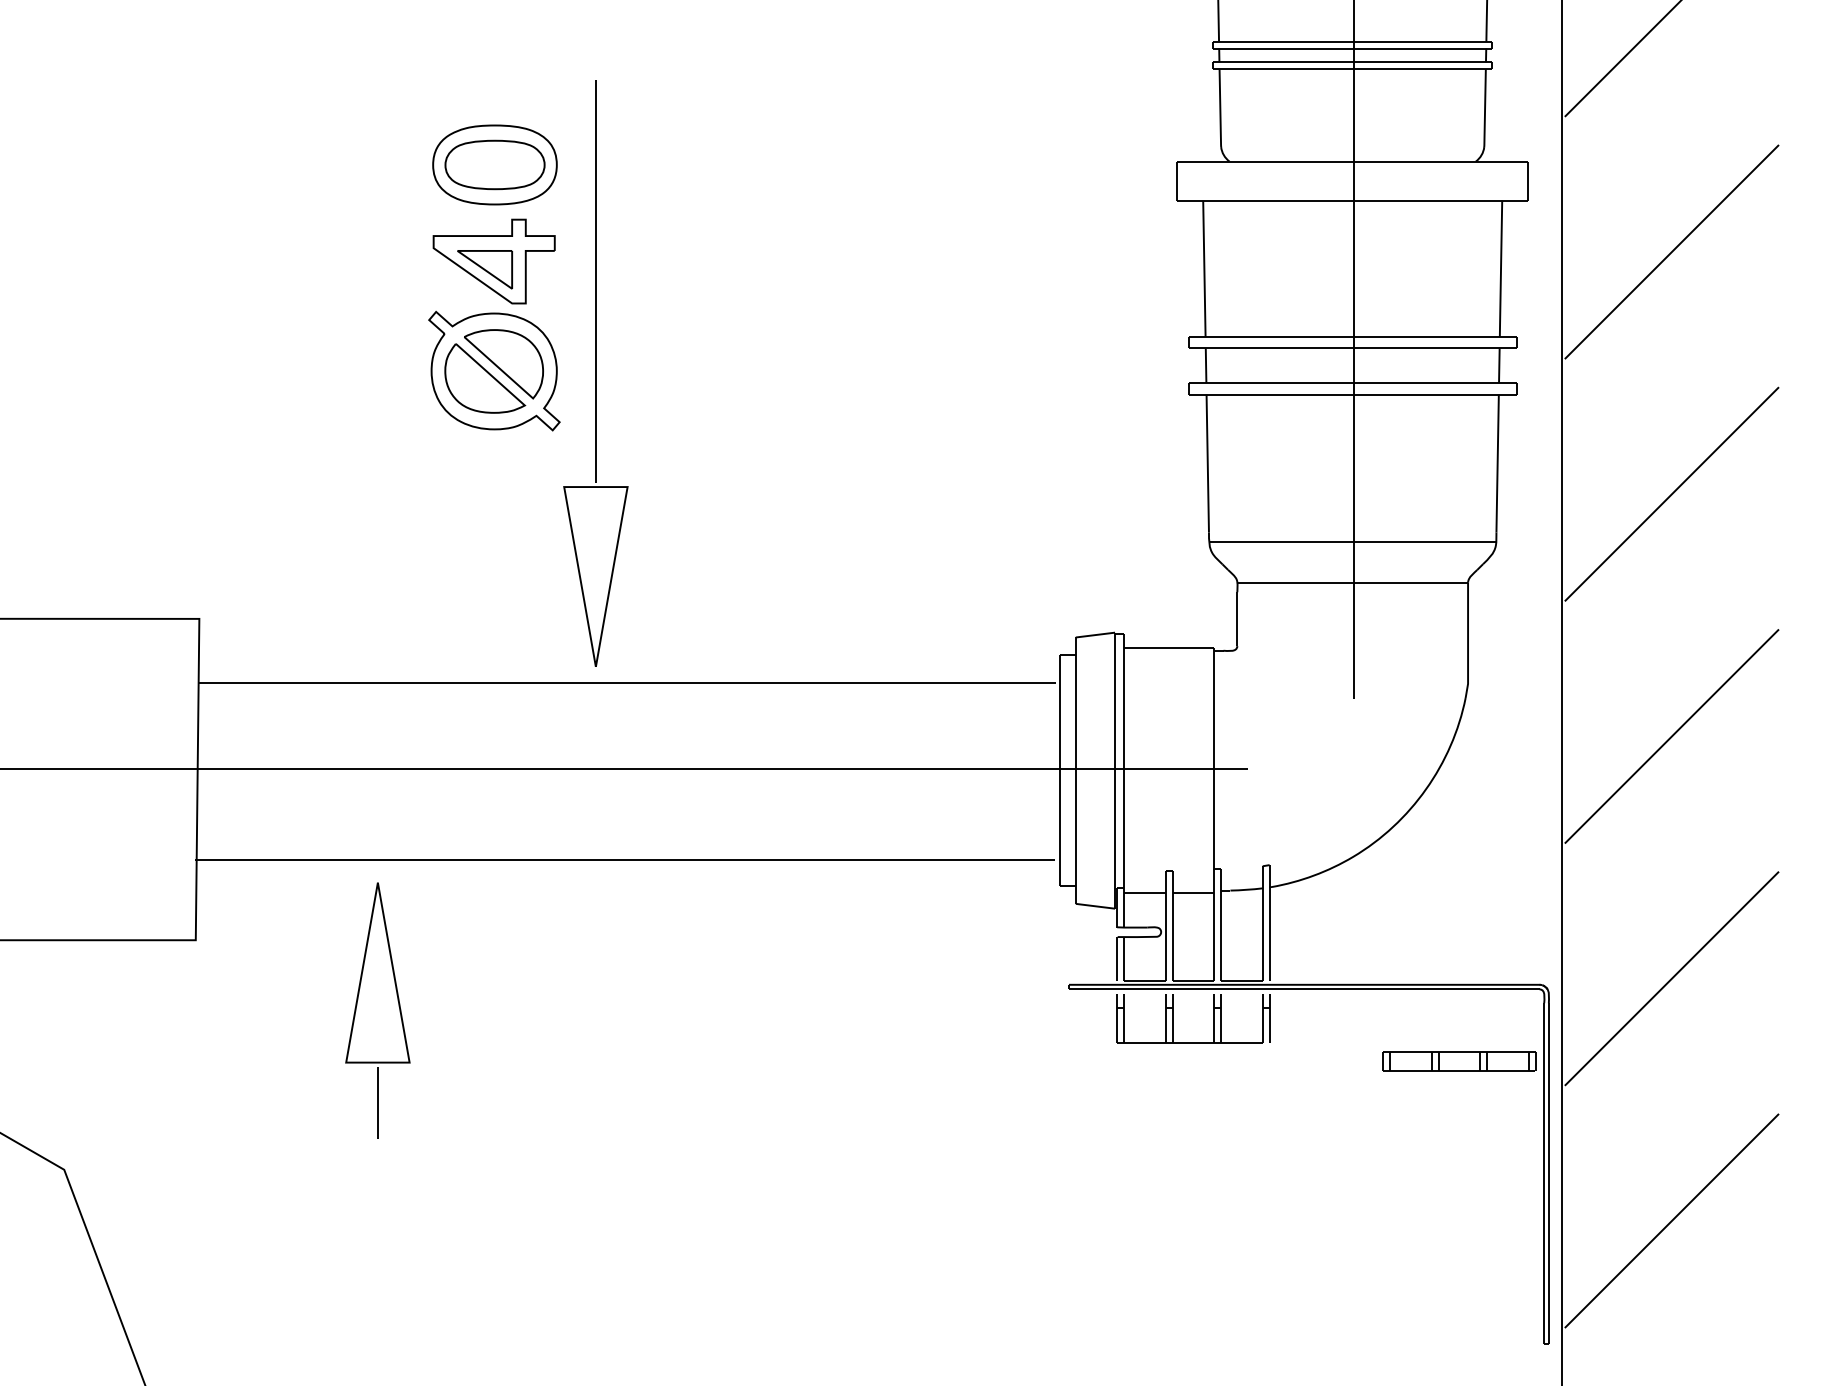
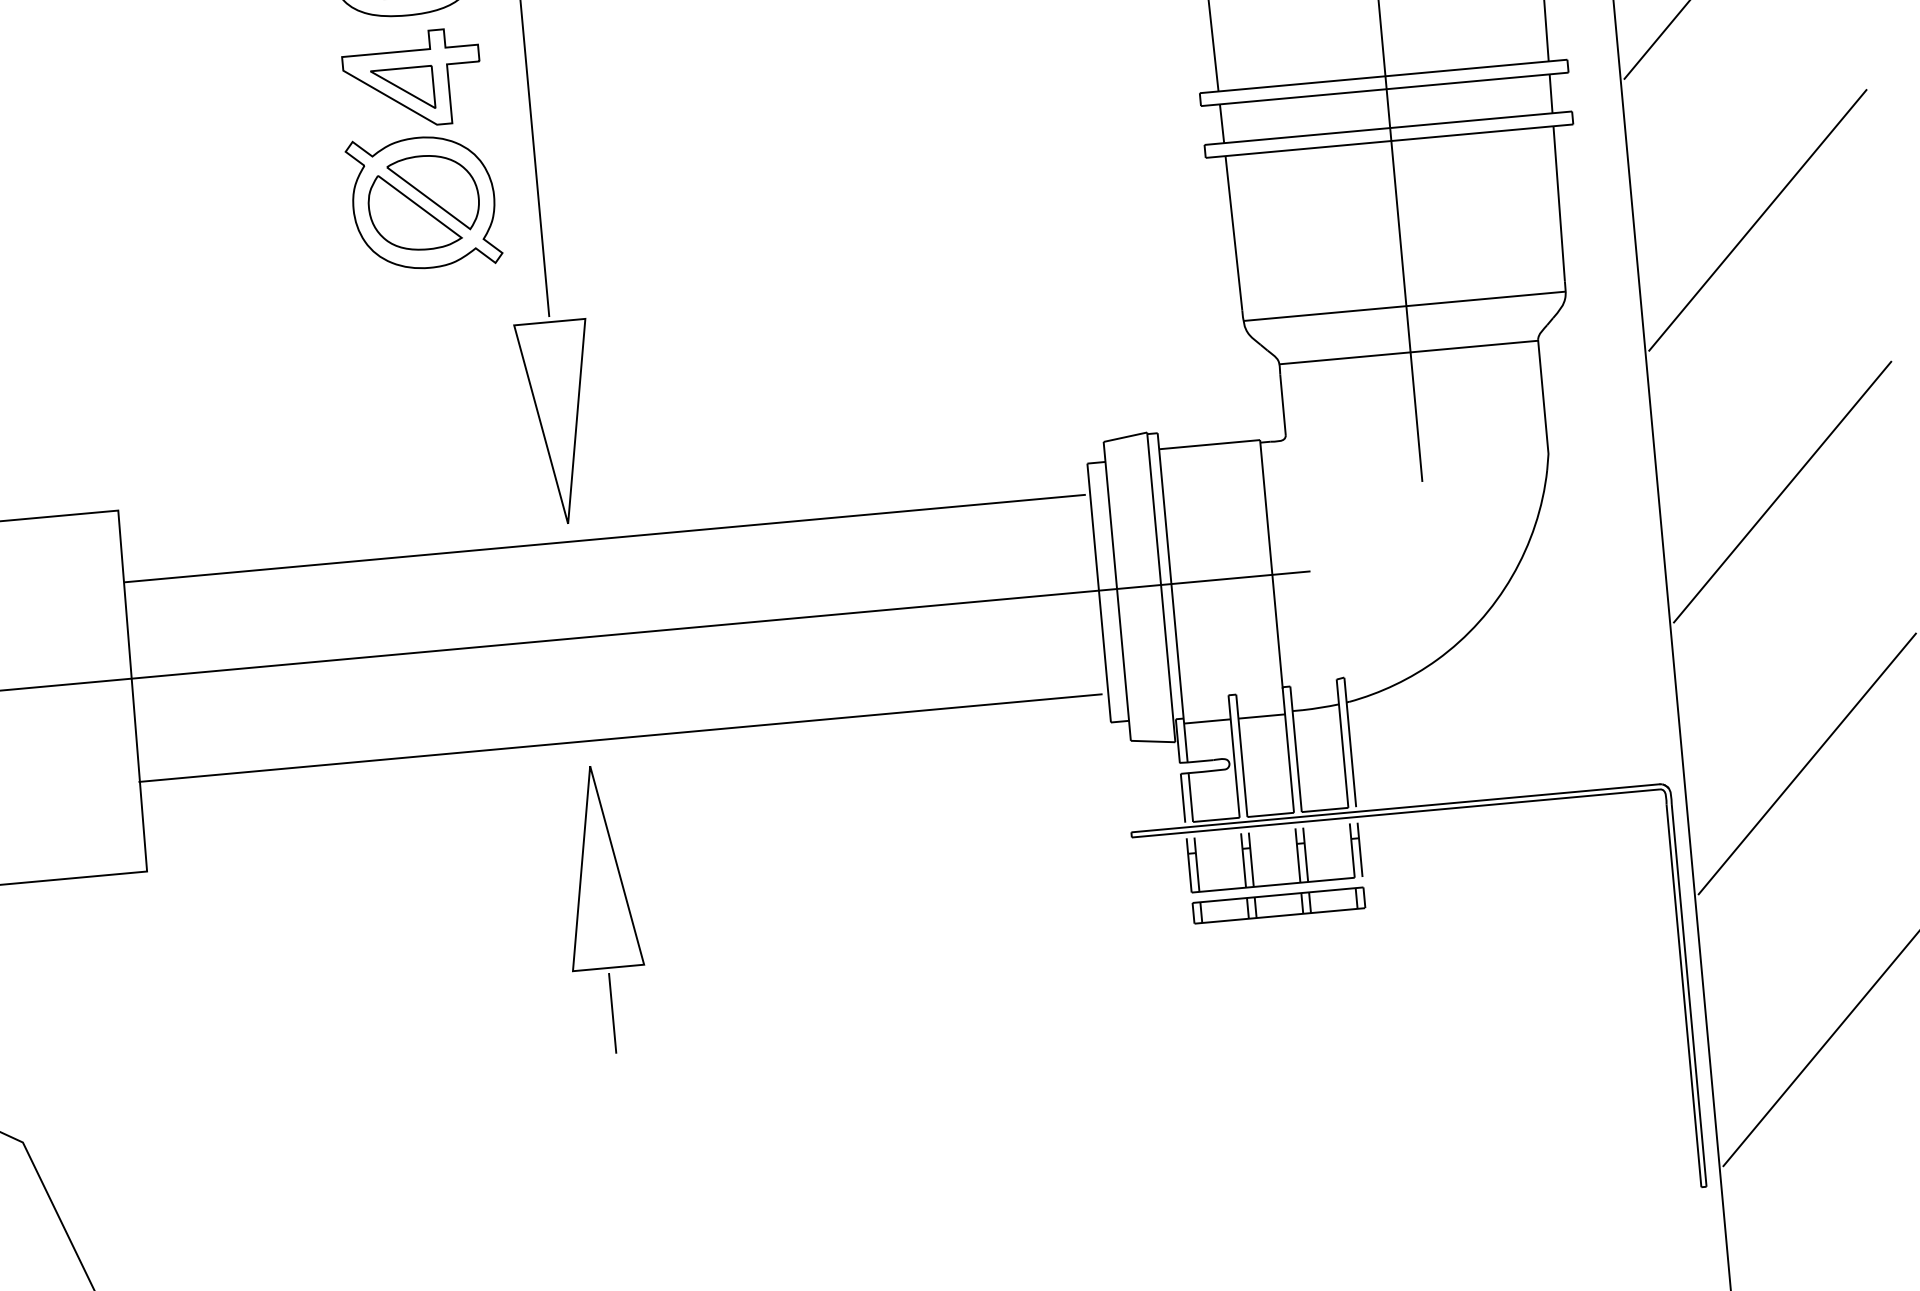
part: (377, 1010) -> (602, 909), moved
part: (1459, 1061) -> (1278, 905), moved

